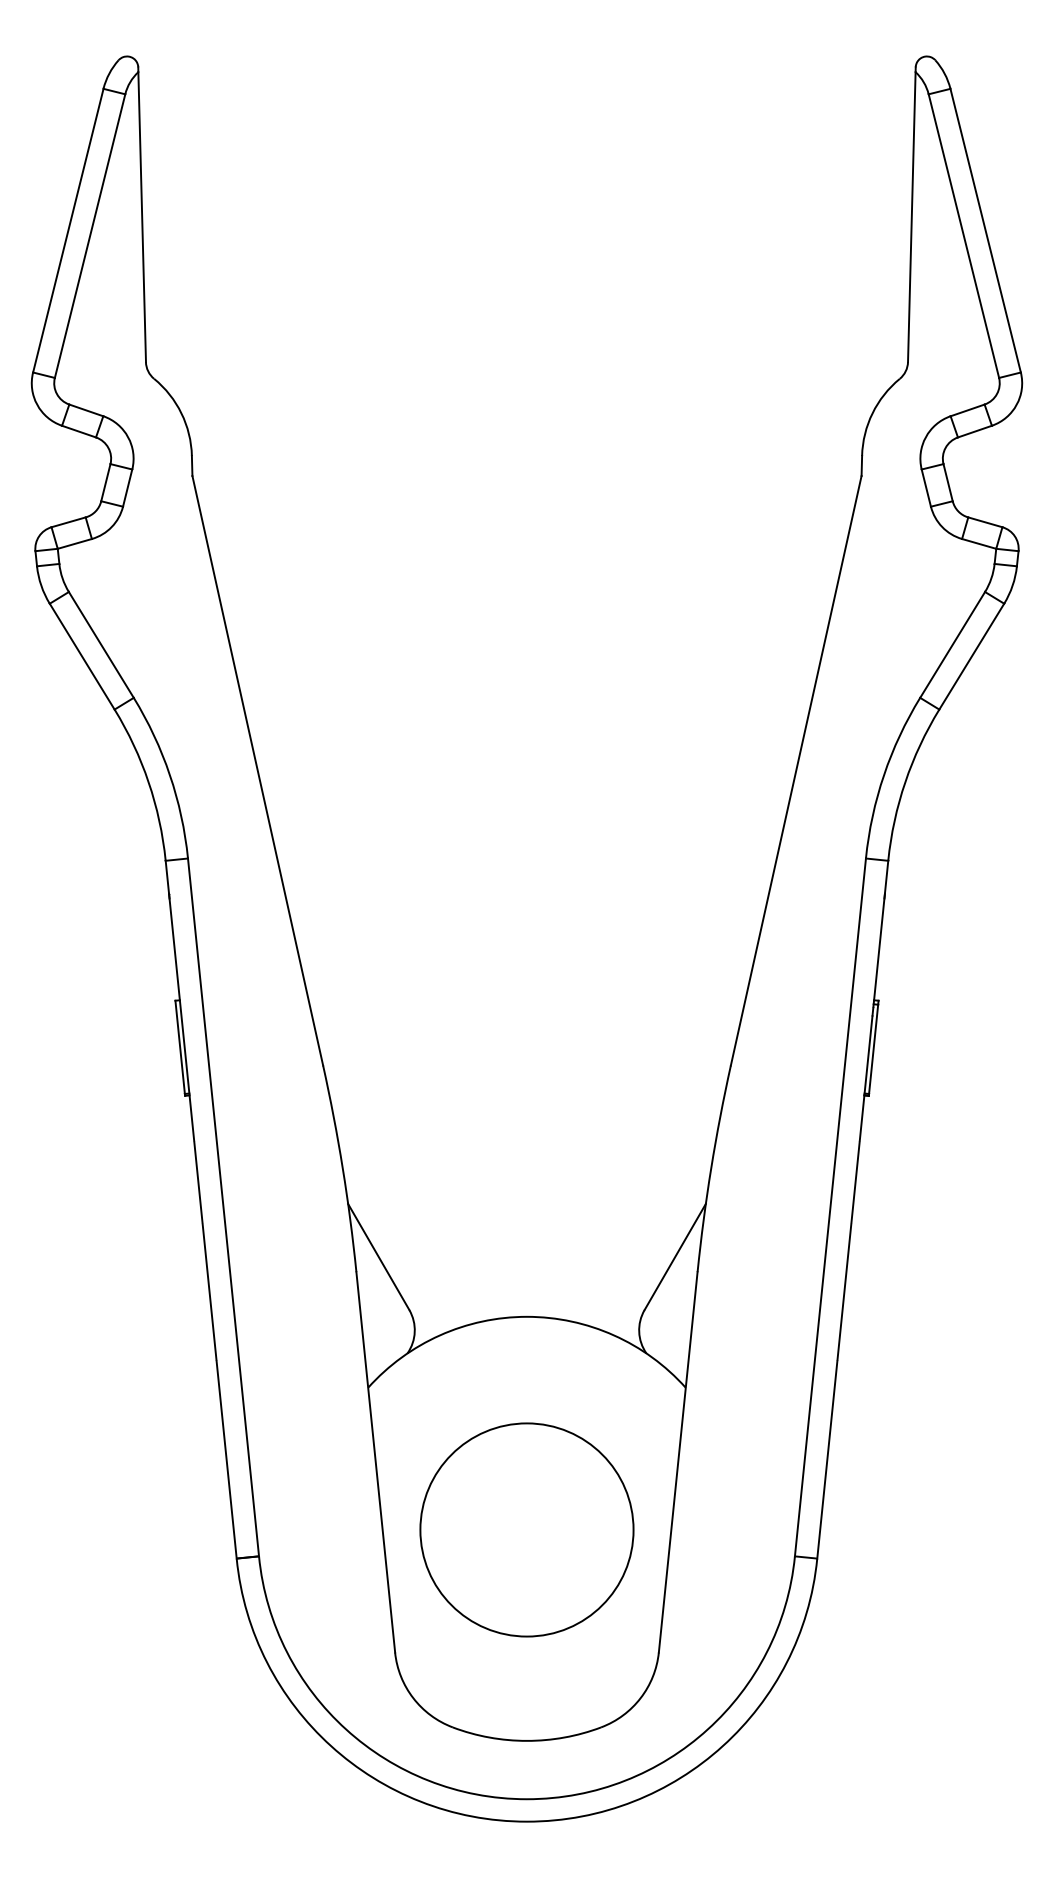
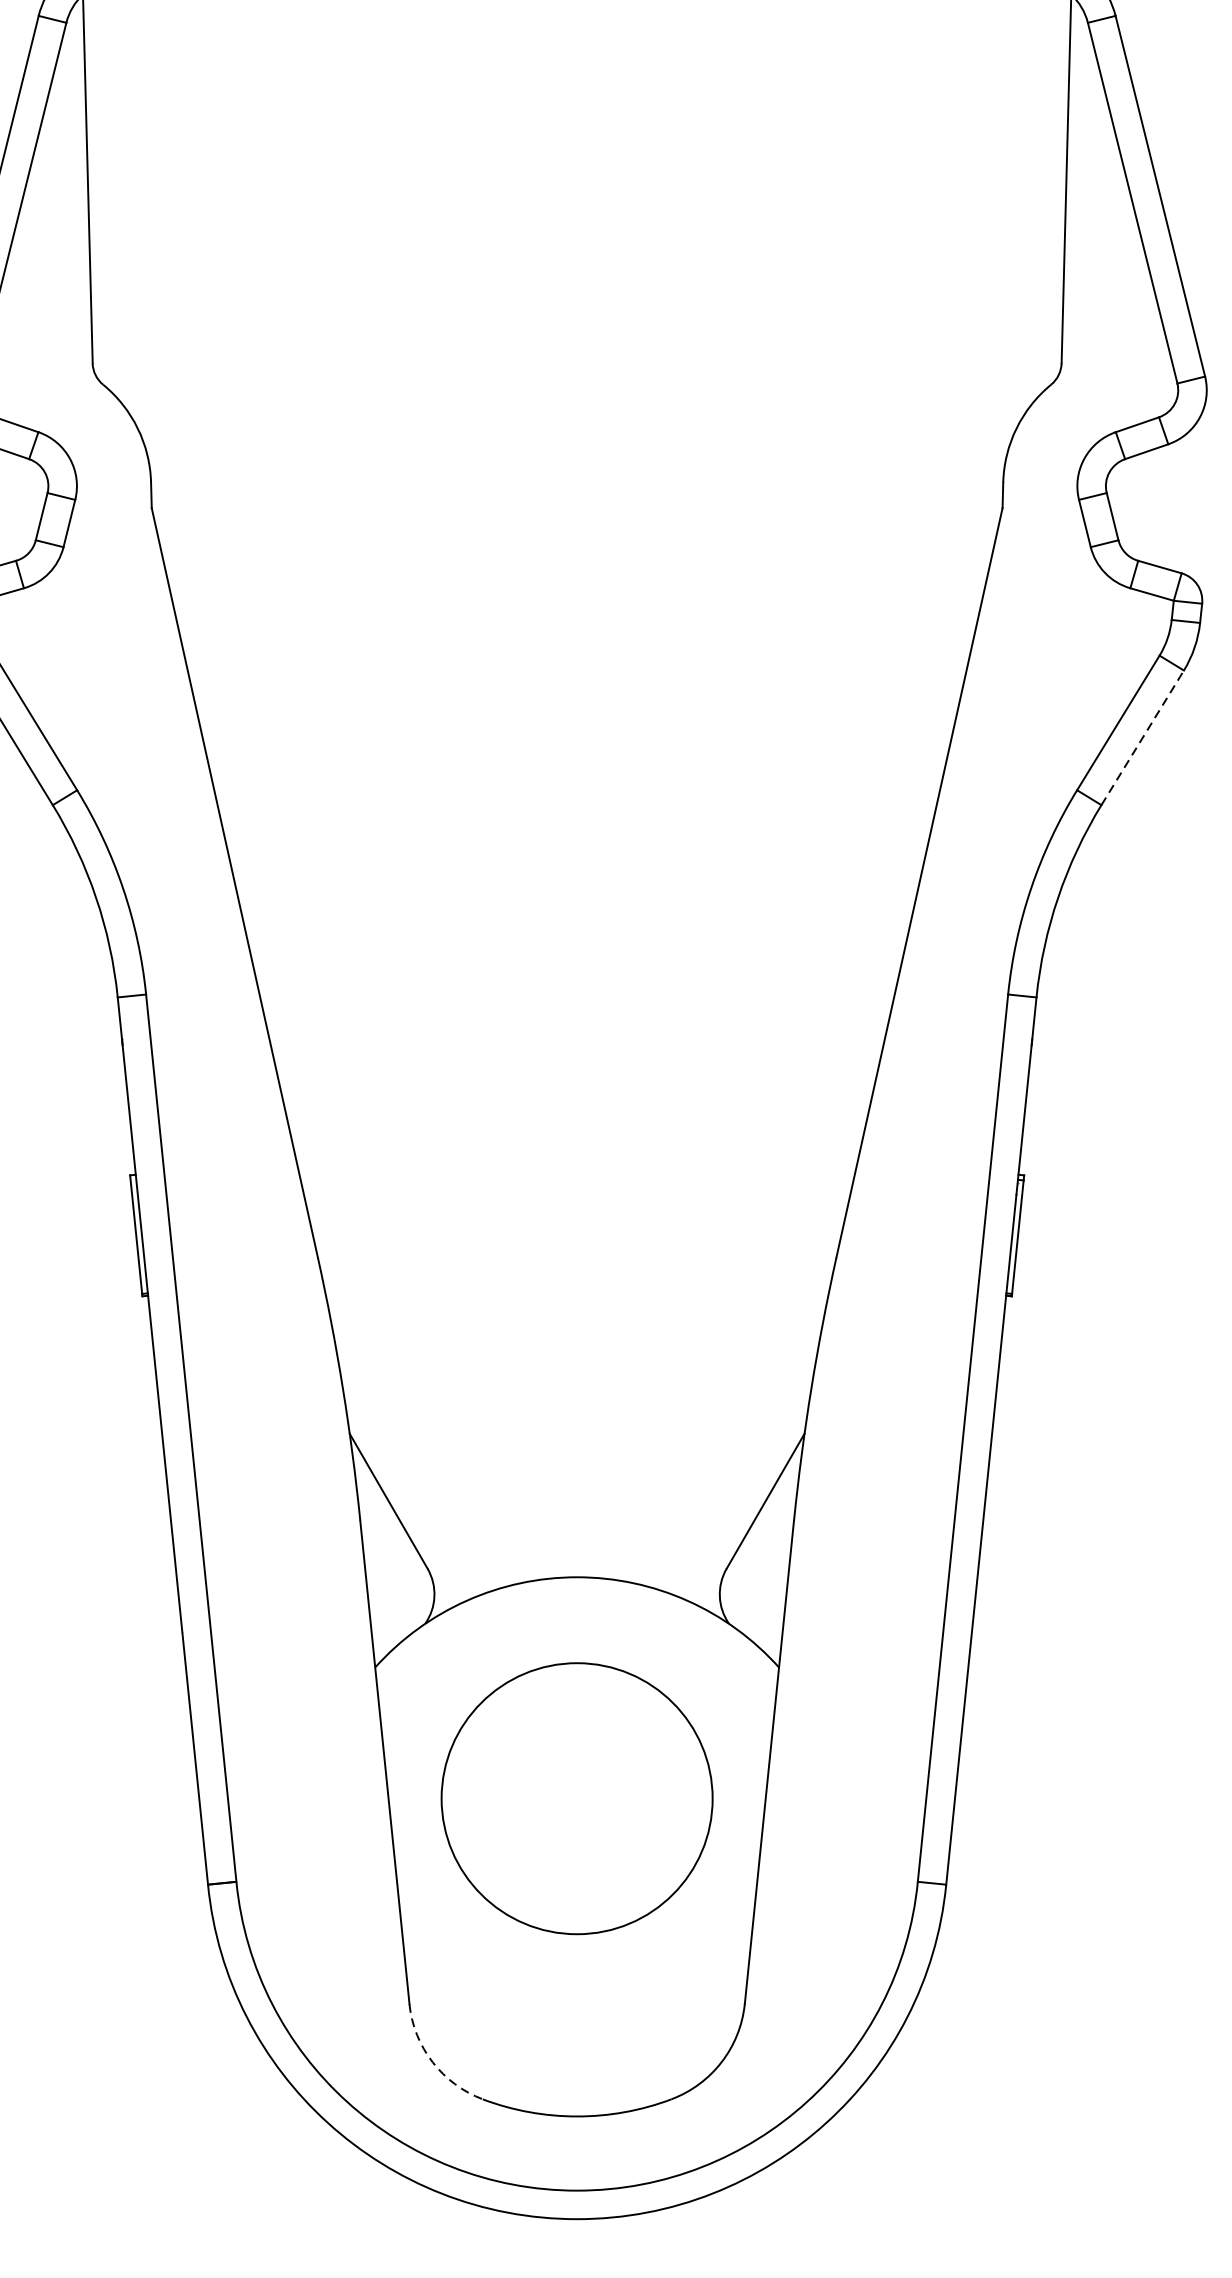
line: (972, 656) -> (1143, 737), solid -> dashed
circle: (526, 1529) -> (576, 1798), moved
arc: (413, 1698) -> (432, 2062), solid -> dashed

